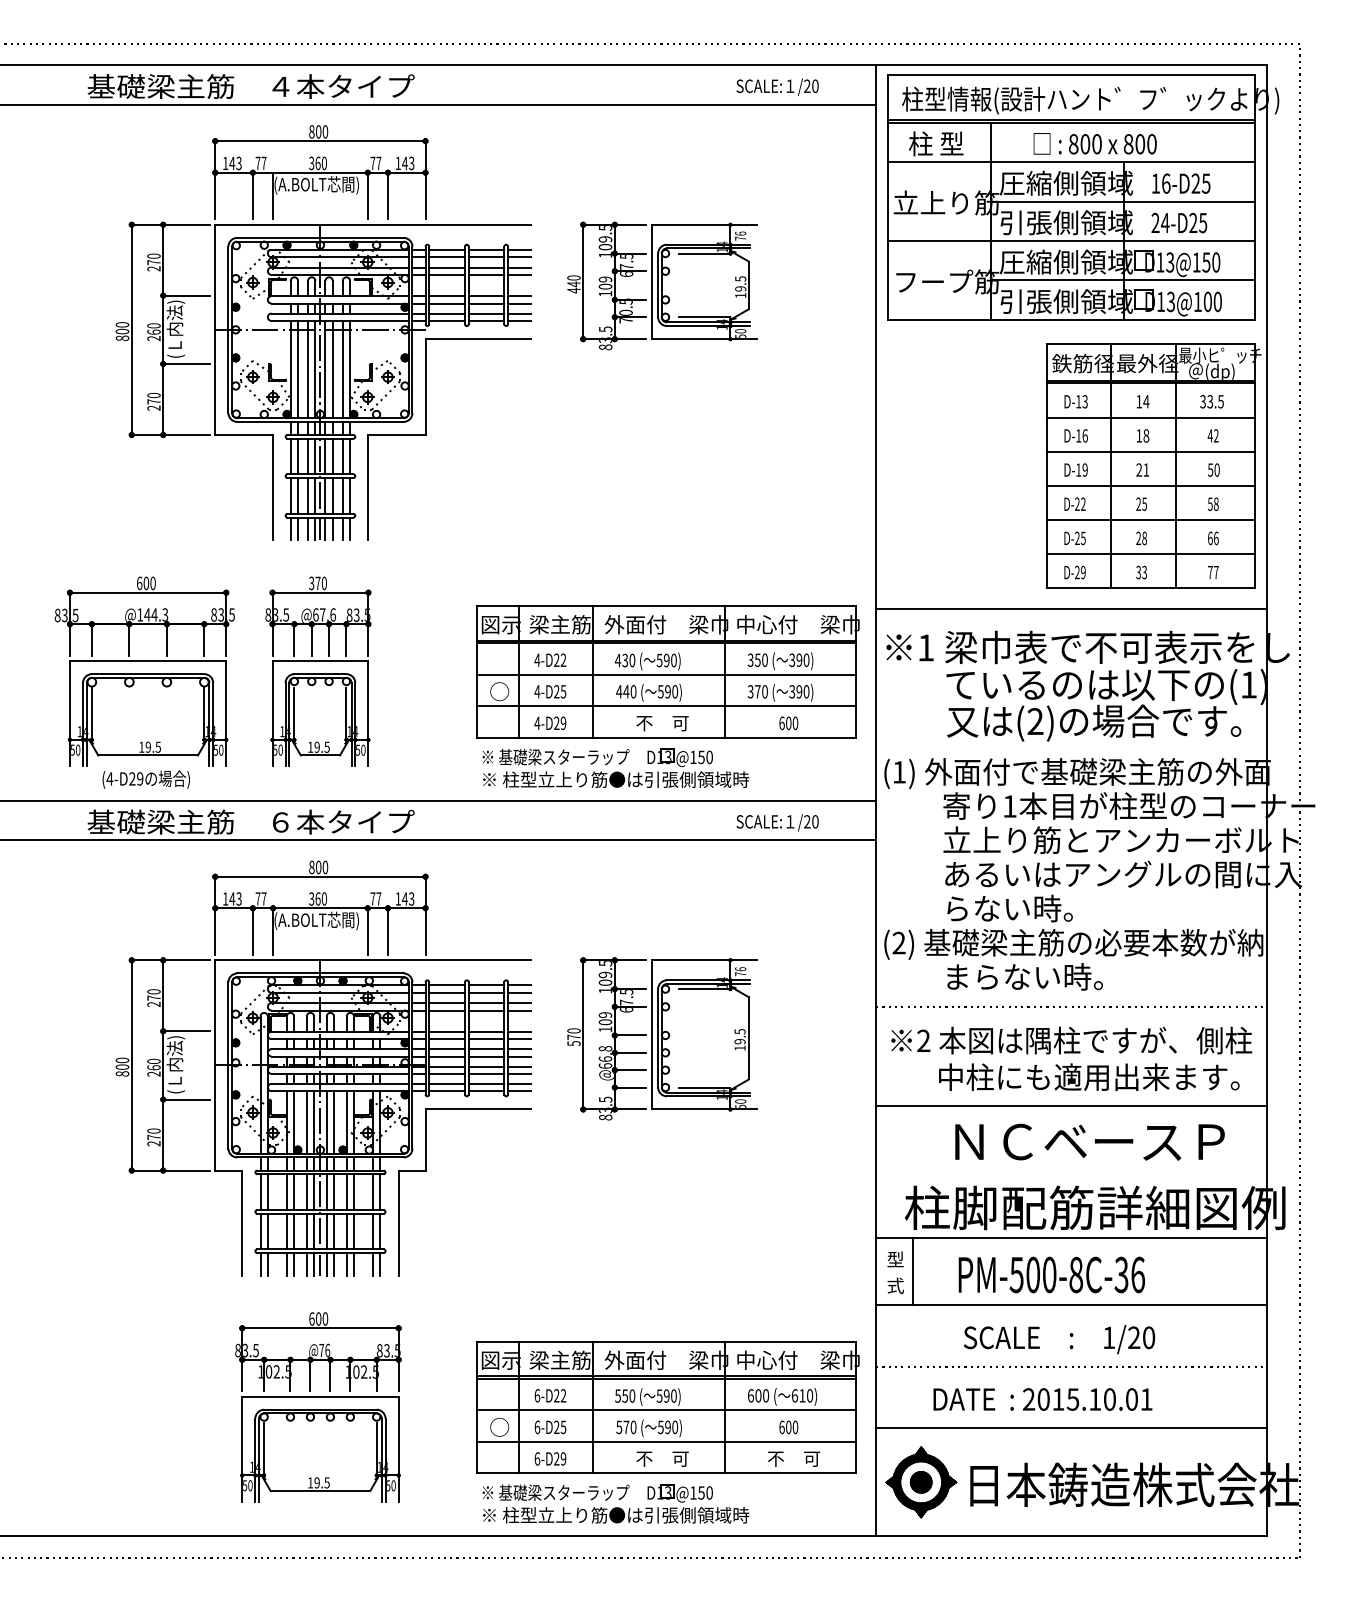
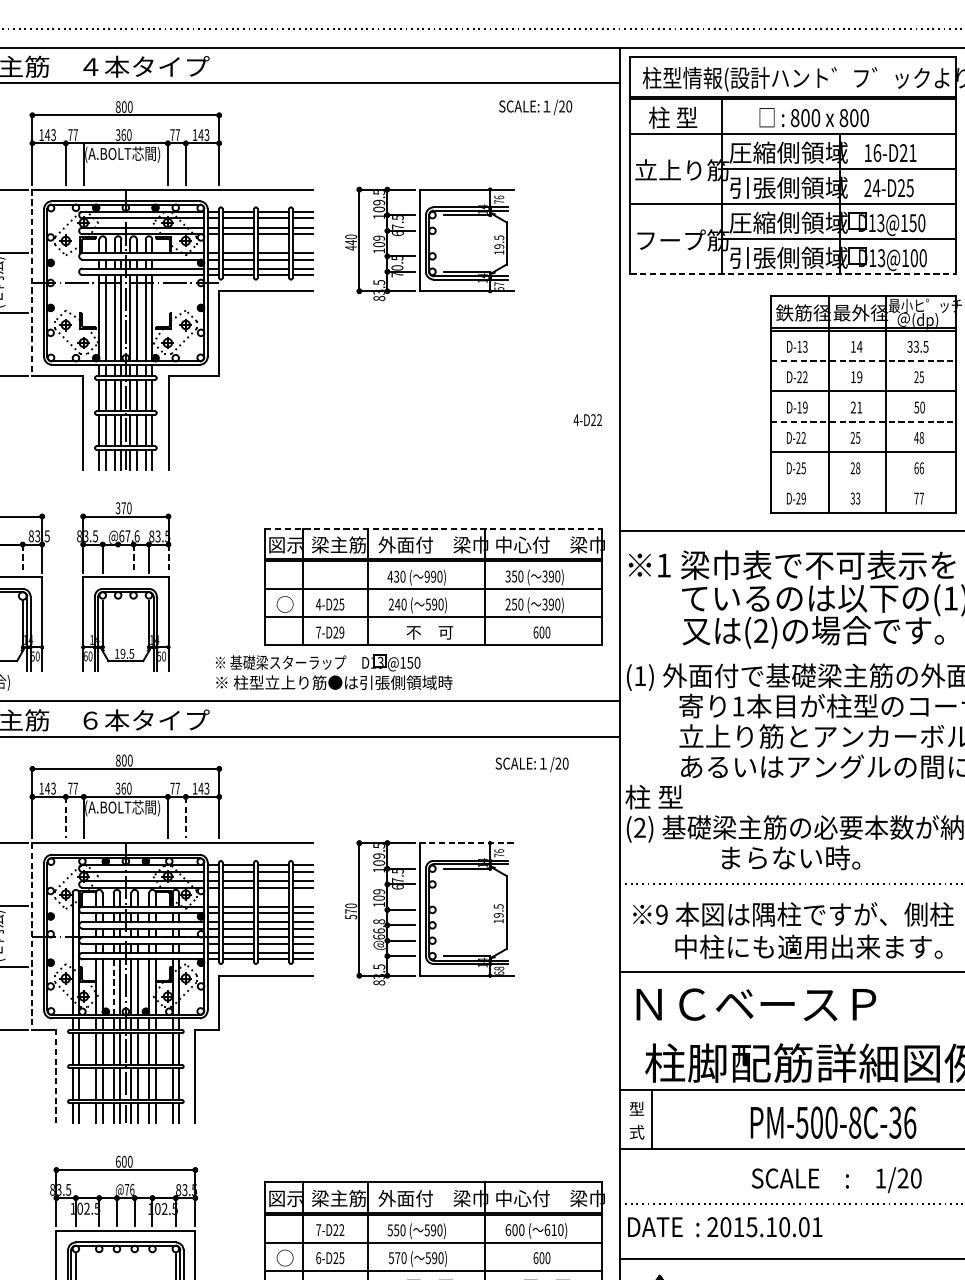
text: (777, 86) -> (535, 106), moved
text: (1205, 183) -> (912, 152), 16-D25 -> 16-D21
line: (1072, 319) -> (794, 273), solid -> dashed
line: (215, 330) -> (32, 283), solid -> dashed
text: (740, 331) -> (499, 284), 50 -> 57
line: (1150, 417) -> (863, 360), solid -> dashed
text: (1081, 435) -> (802, 376), D-16 -> D-22
text: (1146, 435) -> (859, 376), 18 -> 19
text: (1212, 435) -> (918, 376), 42 -> 25
line: (1150, 485) -> (863, 421), solid -> dashed
text: (1209, 503) -> (915, 437), 58 -> 48
line: (1150, 554) -> (863, 482), removed
line: (667, 606) -> (434, 528), solid -> dashed
line: (204, 639) -> (22, 558), solid -> dashed
line: (311, 639) -> (117, 558), removed
line: (329, 639) -> (133, 558), solid -> dashed
line: (368, 639) -> (168, 558), solid -> dashed
text: (550, 659) -> (587, 419), moved
text: (659, 660) -> (427, 576), 590) -> 990)
text: (619, 691) -> (391, 604), 440 -> 240
text: (753, 691) -> (510, 604), 370 -> 250
text: (537, 722) -> (318, 631), 4-D29 -> 7-D29
text: (275, 749) -> (85, 655), 50 -> 60
part: (615, 767) -> (333, 671), moved
text: (777, 822) -> (531, 764), moved
text: (977, 908) -> (709, 797), らない時。 -> 柱 型
line: (252, 932) -> (65, 818), solid -> dashed
line: (387, 932) -> (185, 818), solid -> dashed
line: (704, 960) -> (467, 843), solid -> dashed
text: (1024, 976) -> (790, 857), moved
text: (923, 1041) -> (661, 915), 2 -> 9
line: (215, 1065) -> (32, 936), solid -> dashed
text: (740, 1103) -> (499, 970), 50 -> 68
line: (306, 1121) -> (113, 986), solid -> dashed
text: (1089, 1141) -> (755, 1004), moved
line: (242, 1223) -> (56, 1076), solid -> dashed
text: (1051, 1274) -> (833, 1122), moved
text: (1059, 1339) -> (836, 1180), moved
text: (537, 1395) -> (318, 1229), 6-D22 -> 7-D22
text: (1042, 1399) -> (724, 1227), moved

